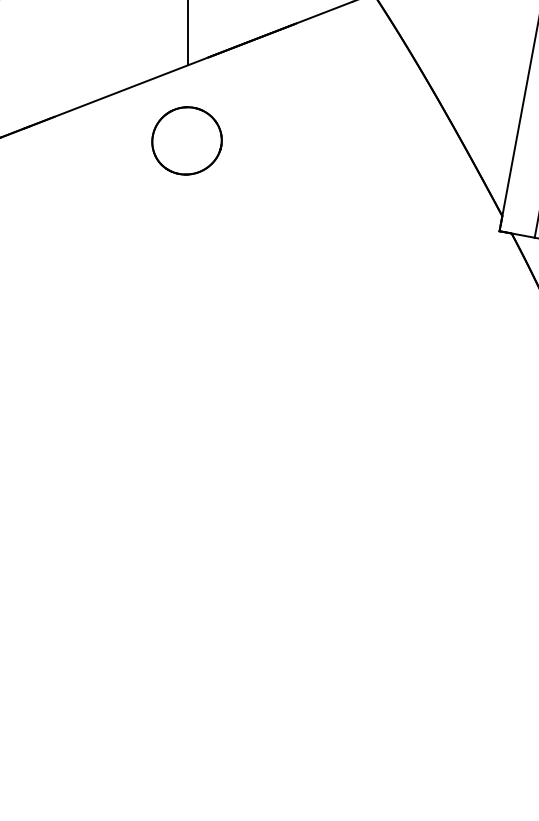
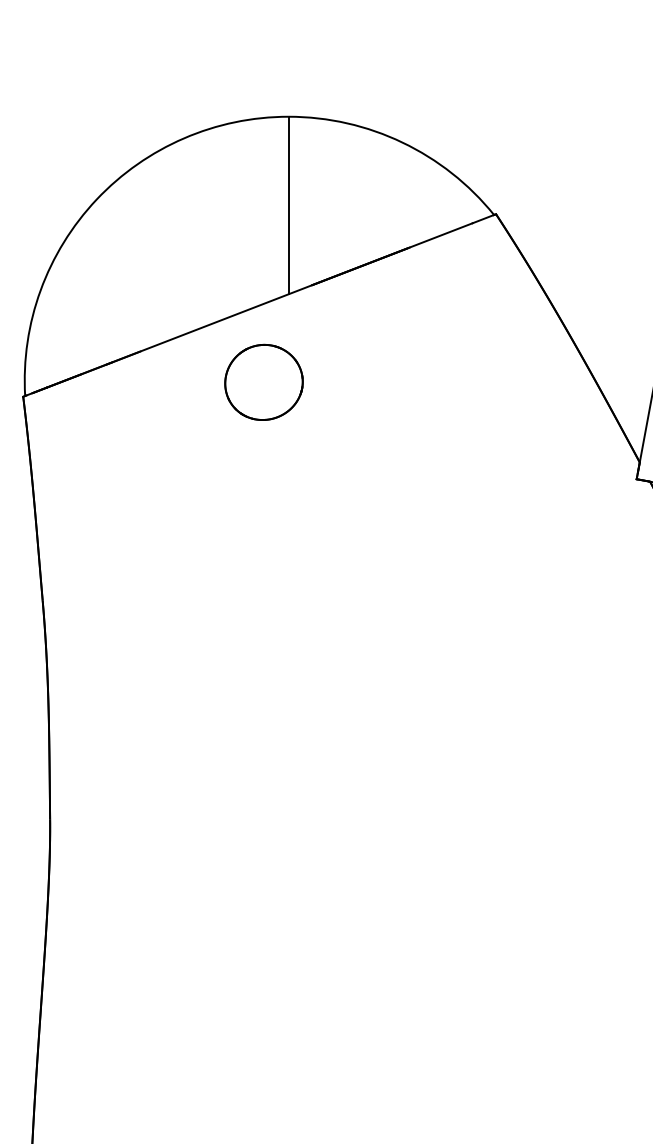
part: (186, 140) -> (263, 381), moved

